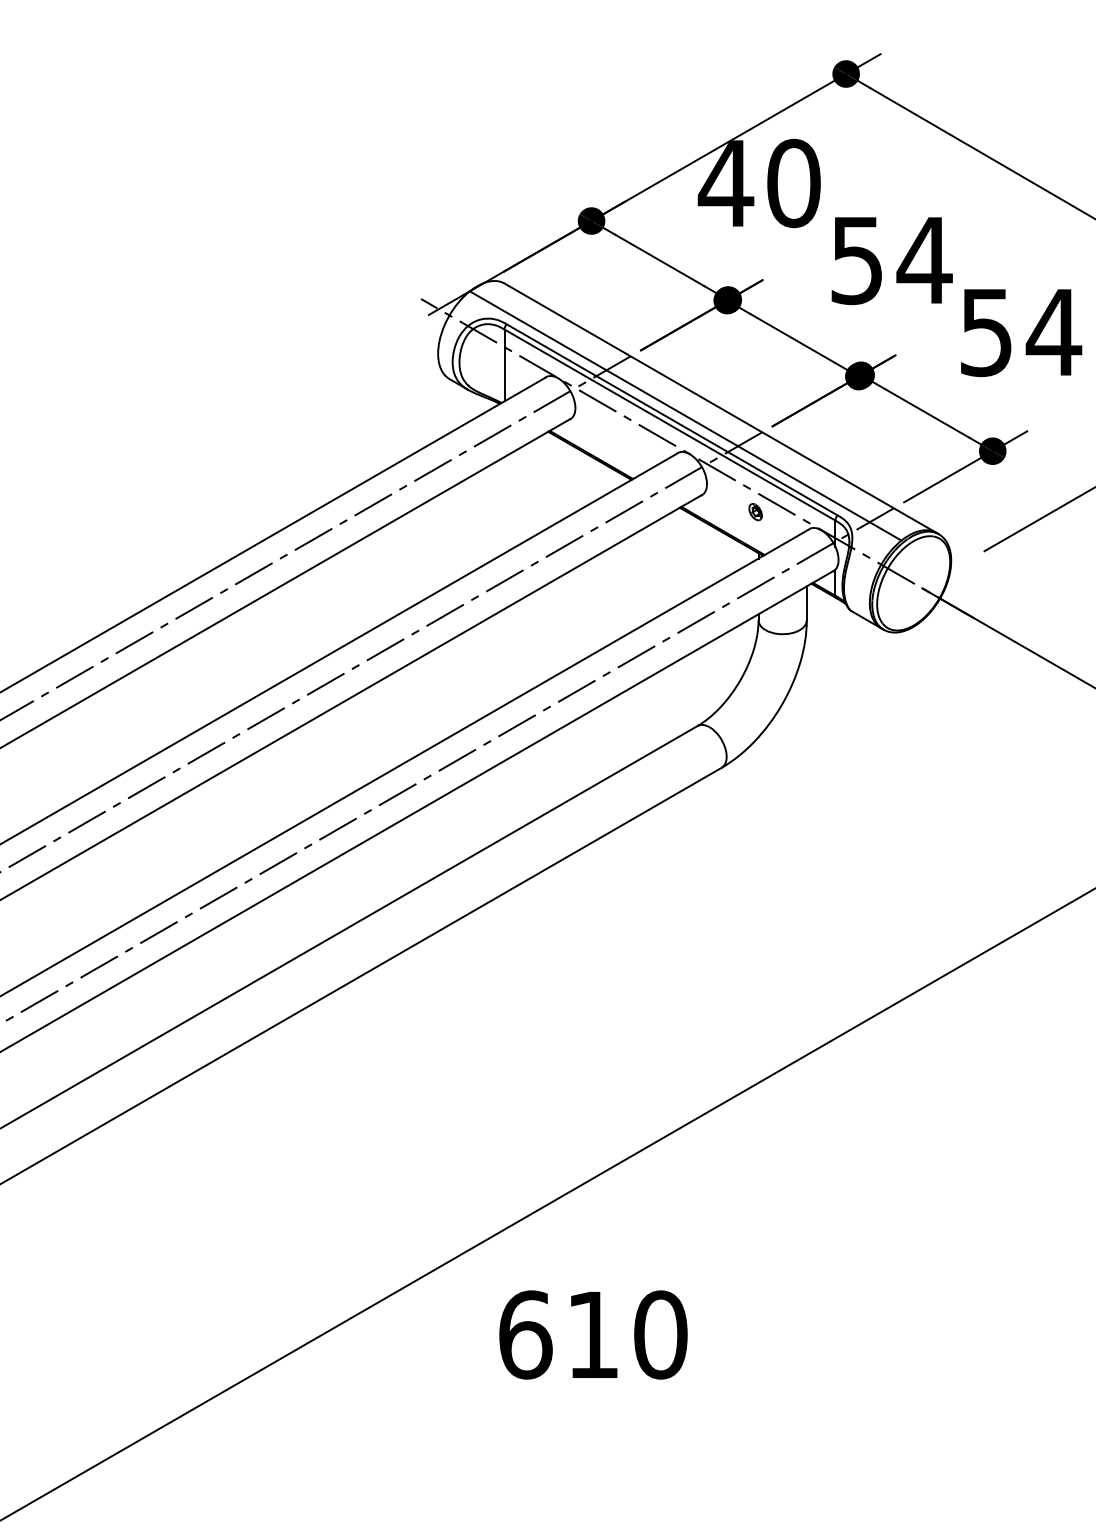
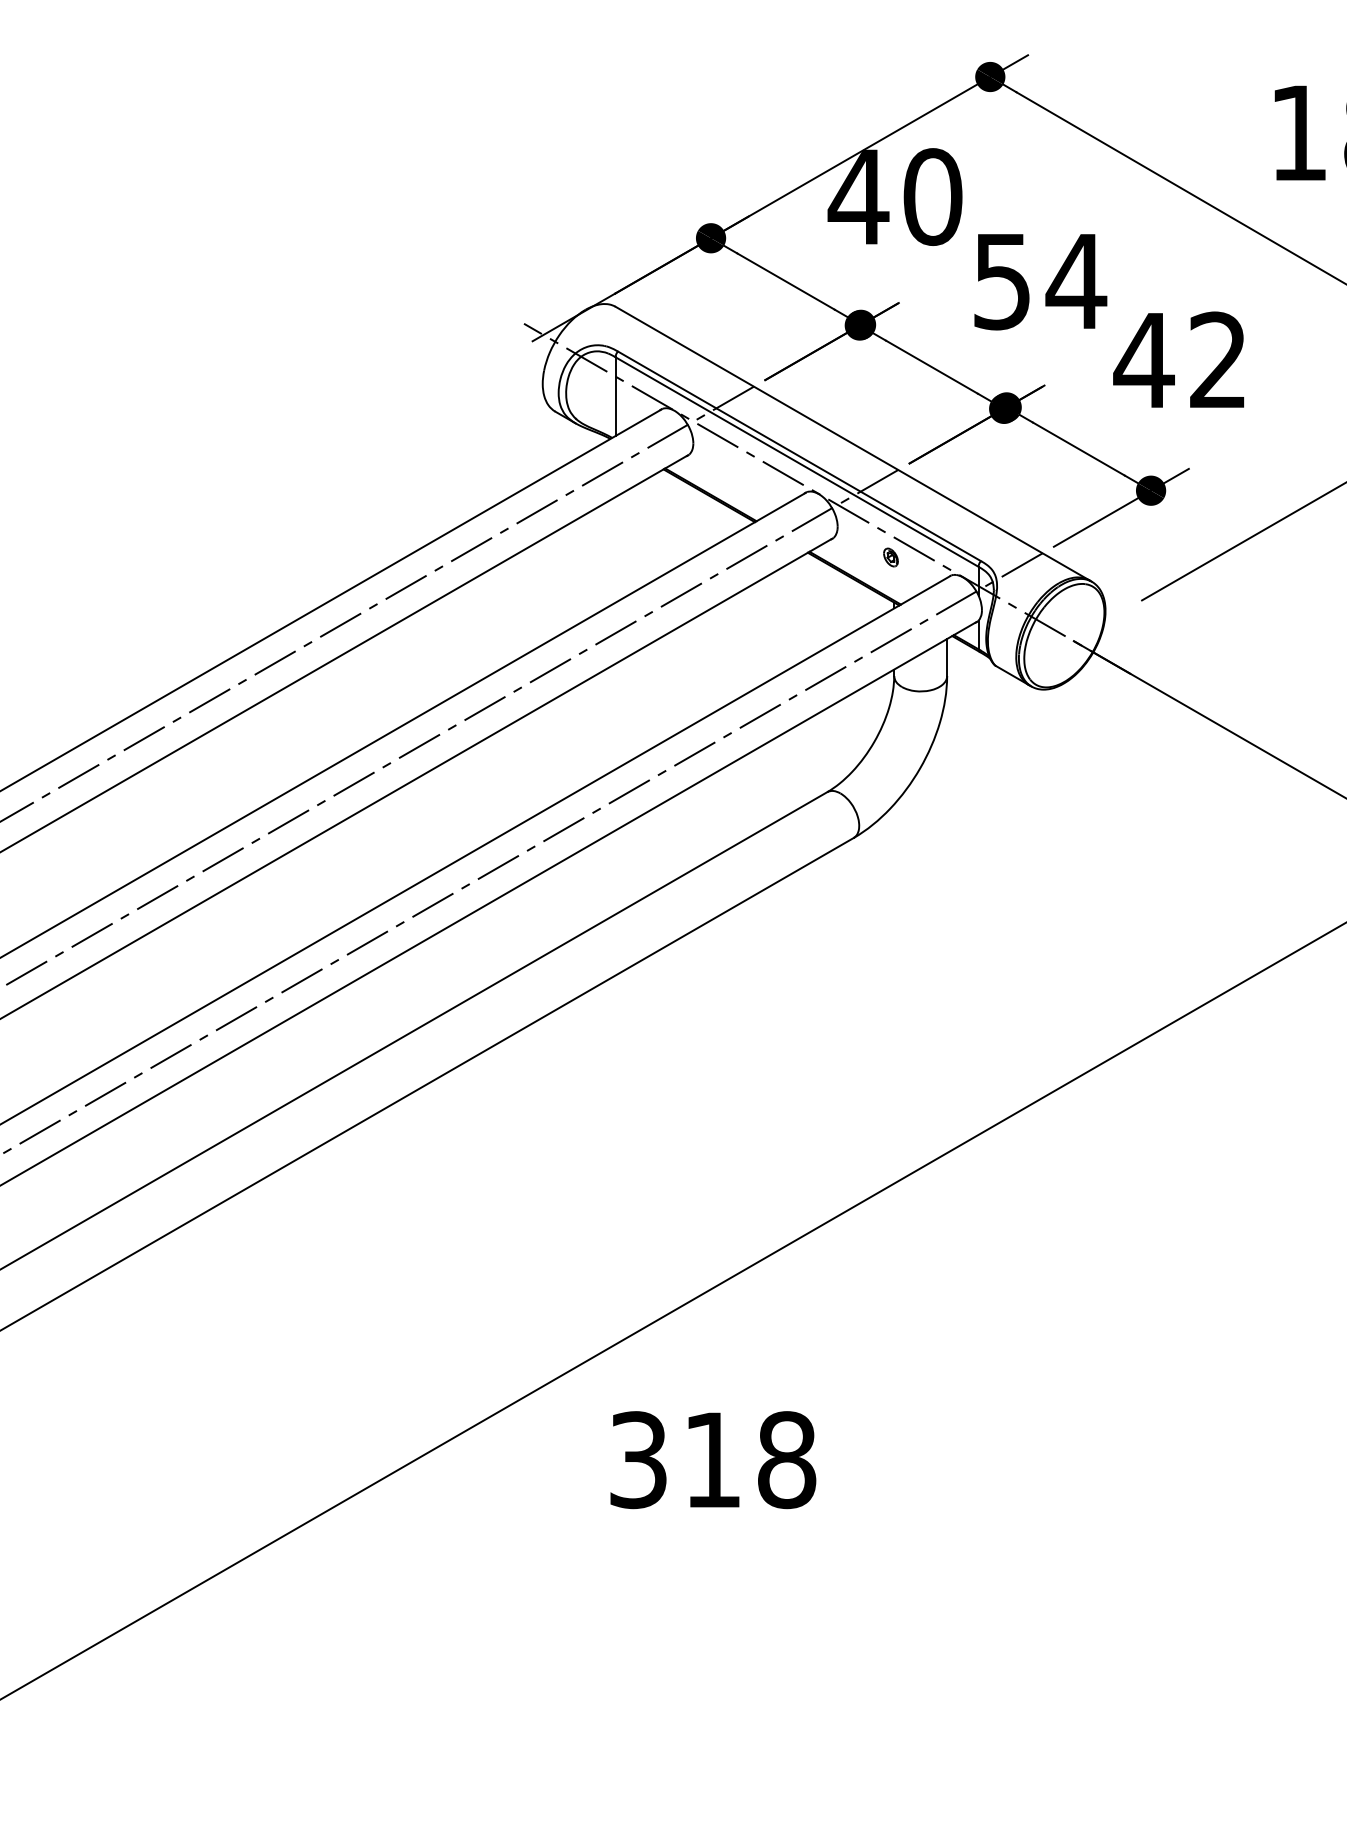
text: (1020, 332) -> (1181, 360), 54 -> 42
line: (684, 415) -> (813, 451), removed
text: (592, 1335) -> (712, 1460), 610 -> 318

